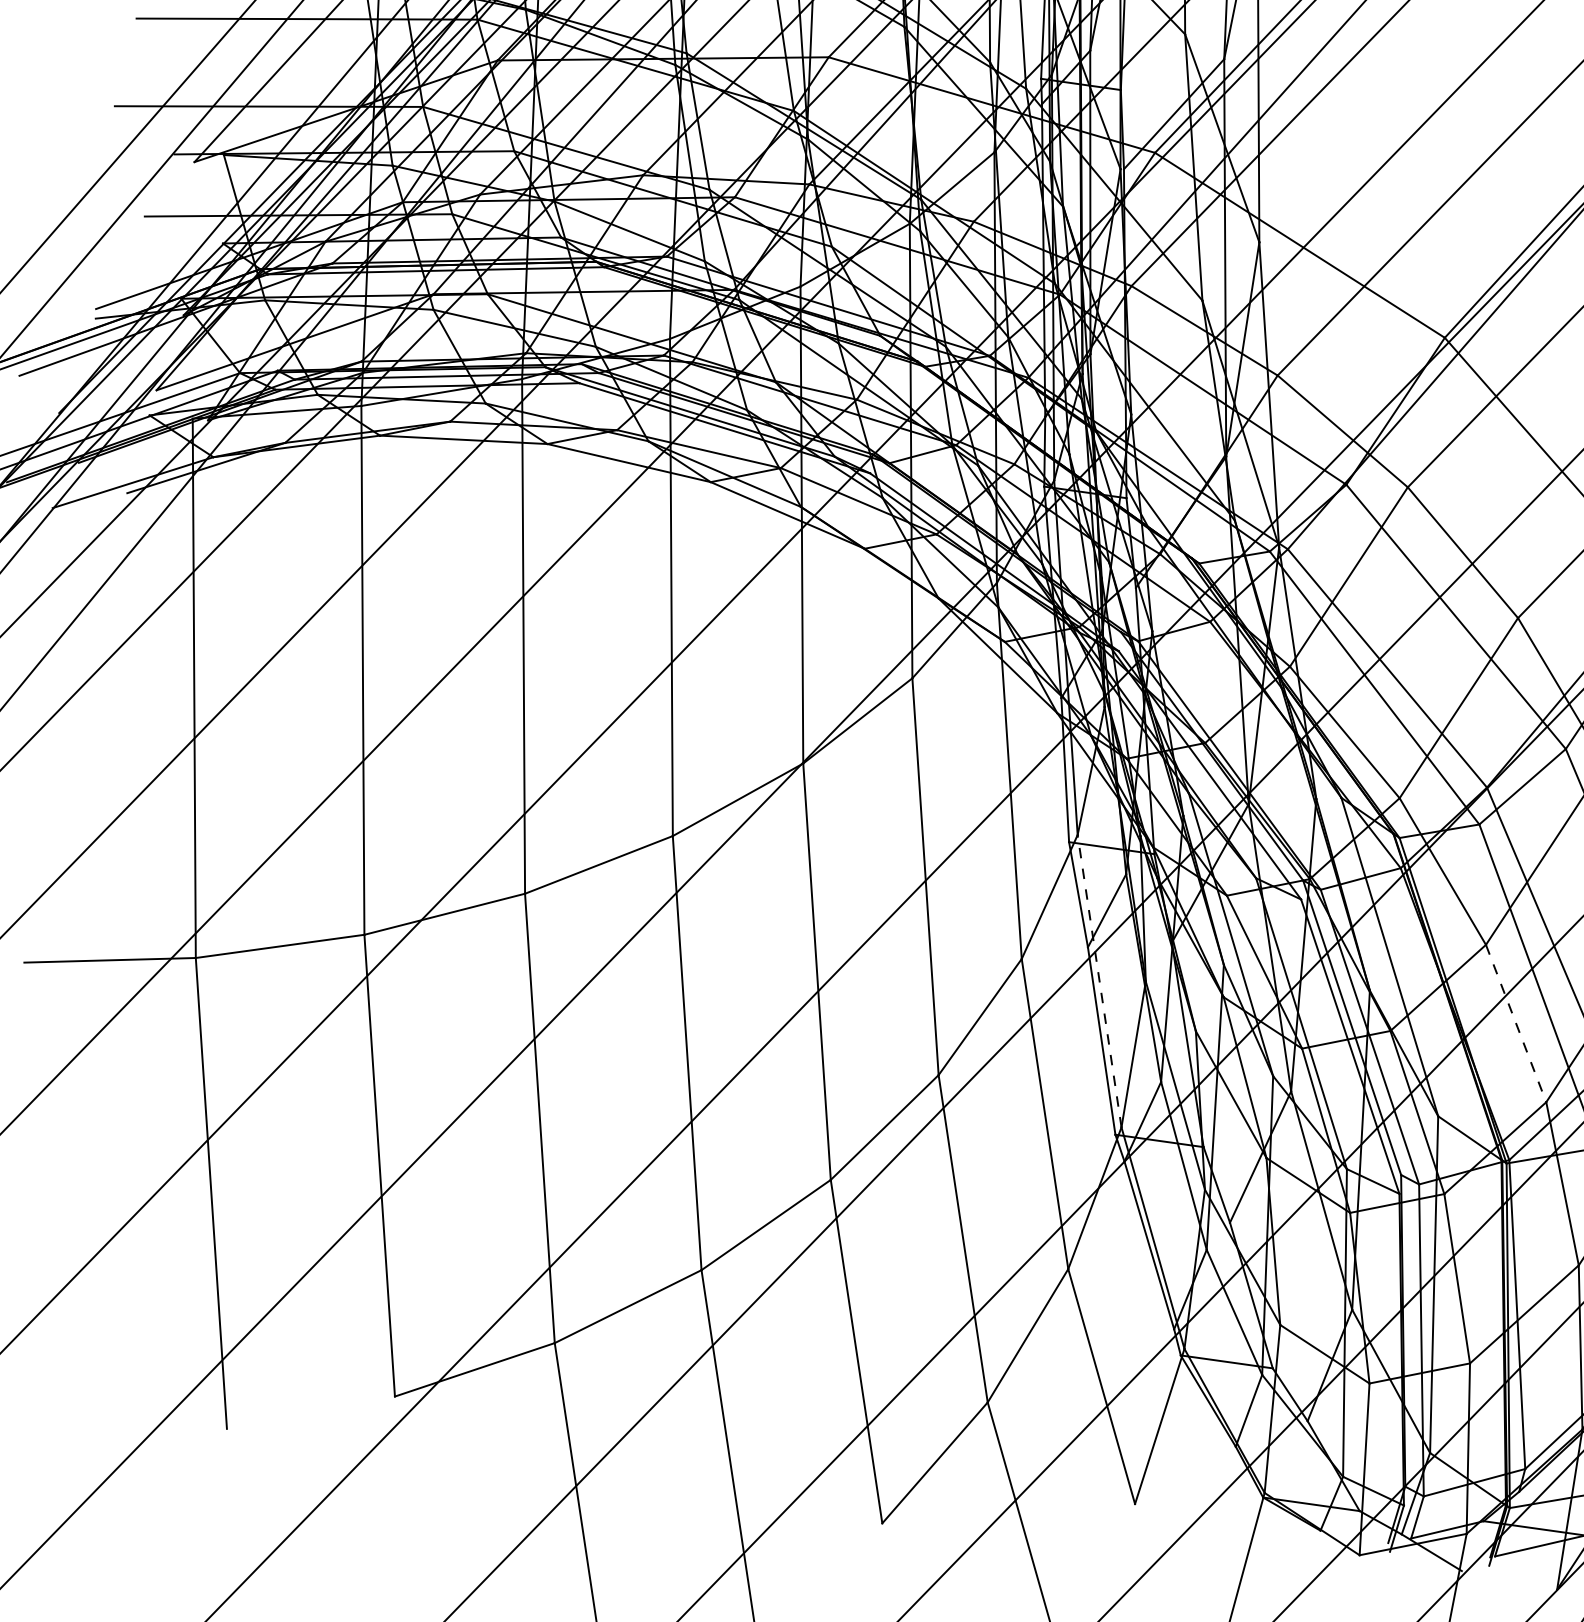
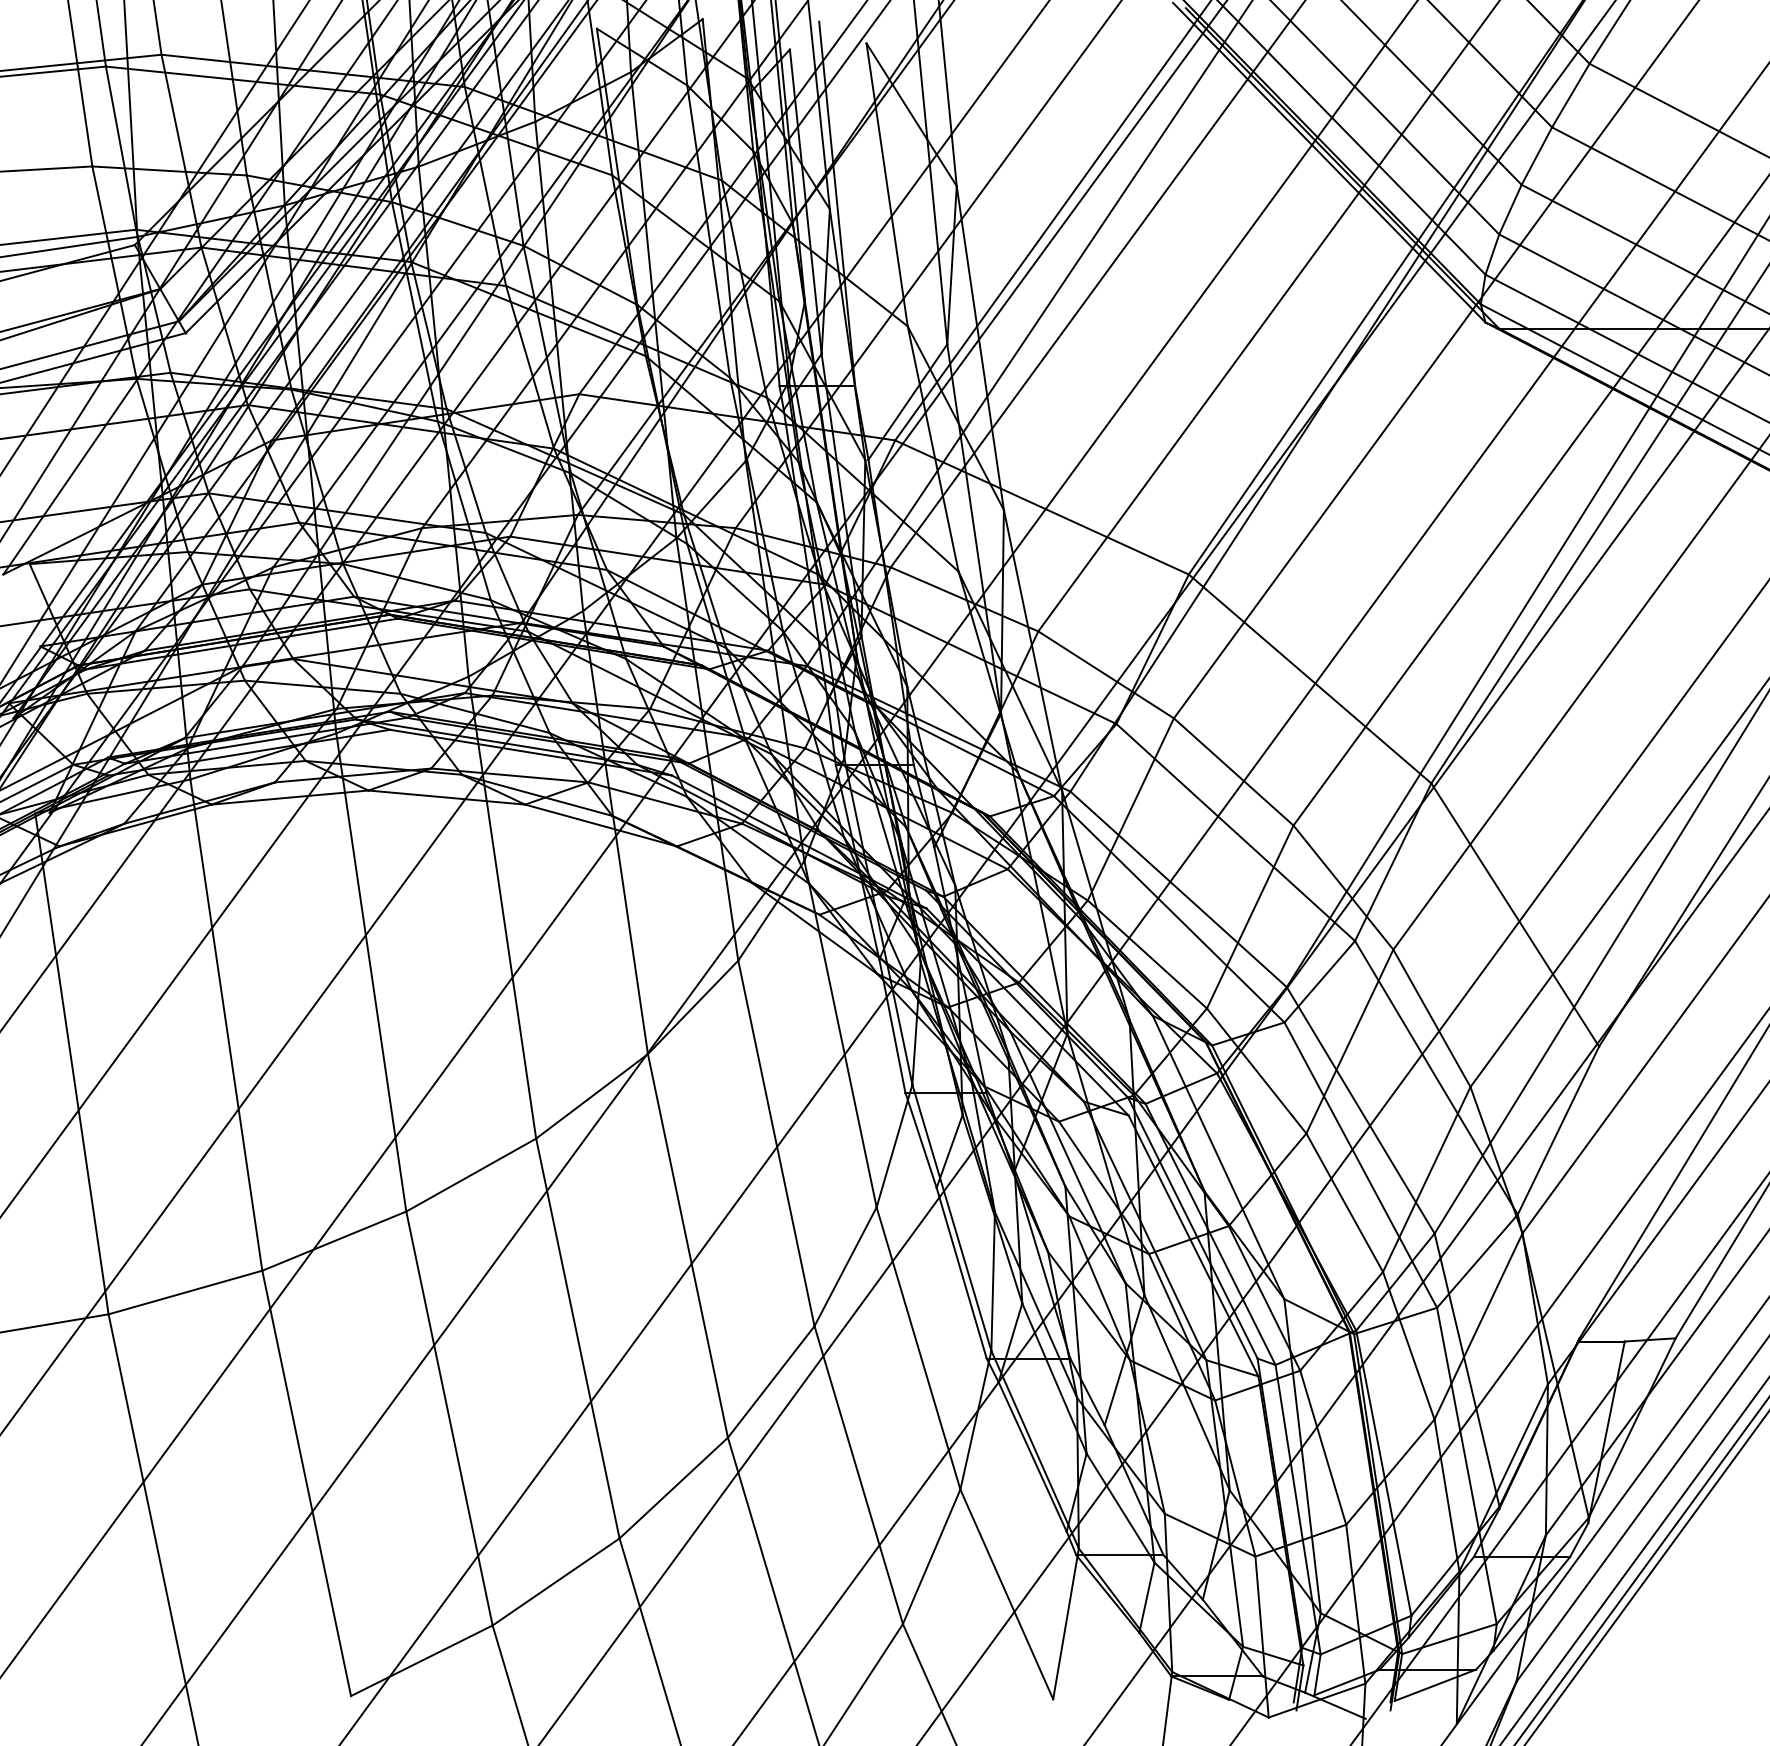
line: (1099, 980) -> (951, 1217), dashed -> solid
line: (1515, 1024) -> (1344, 1203), dashed -> solid

